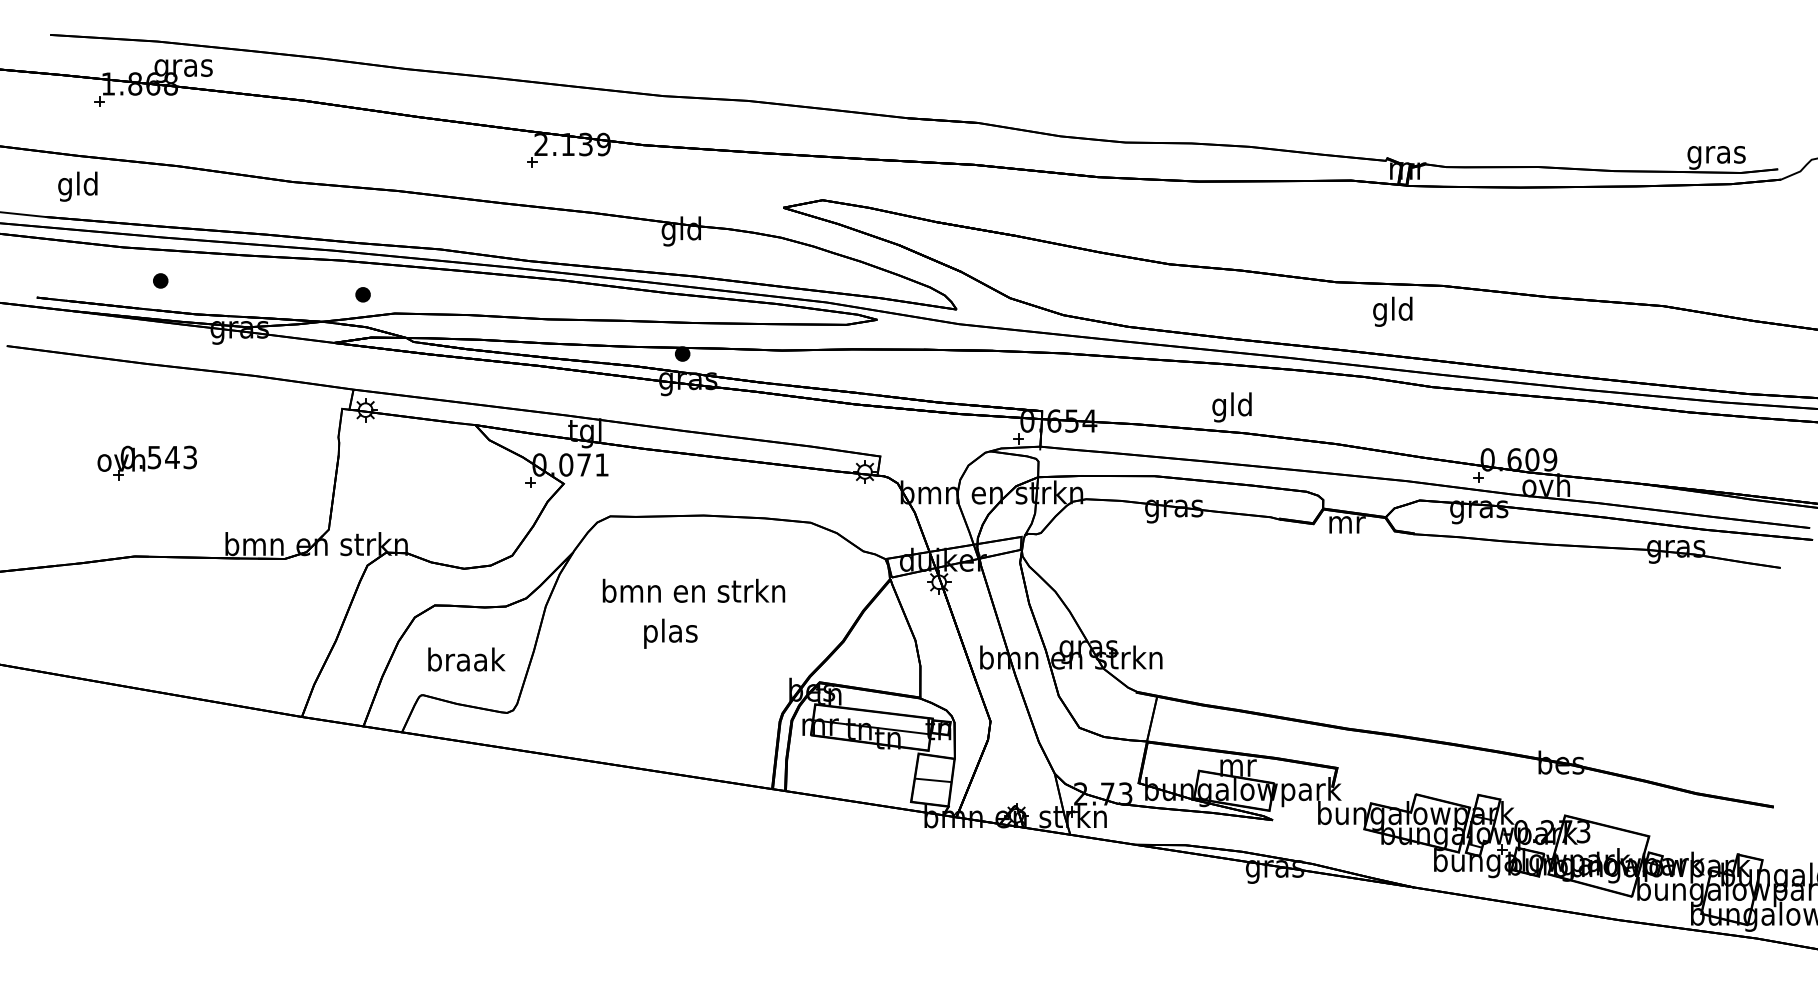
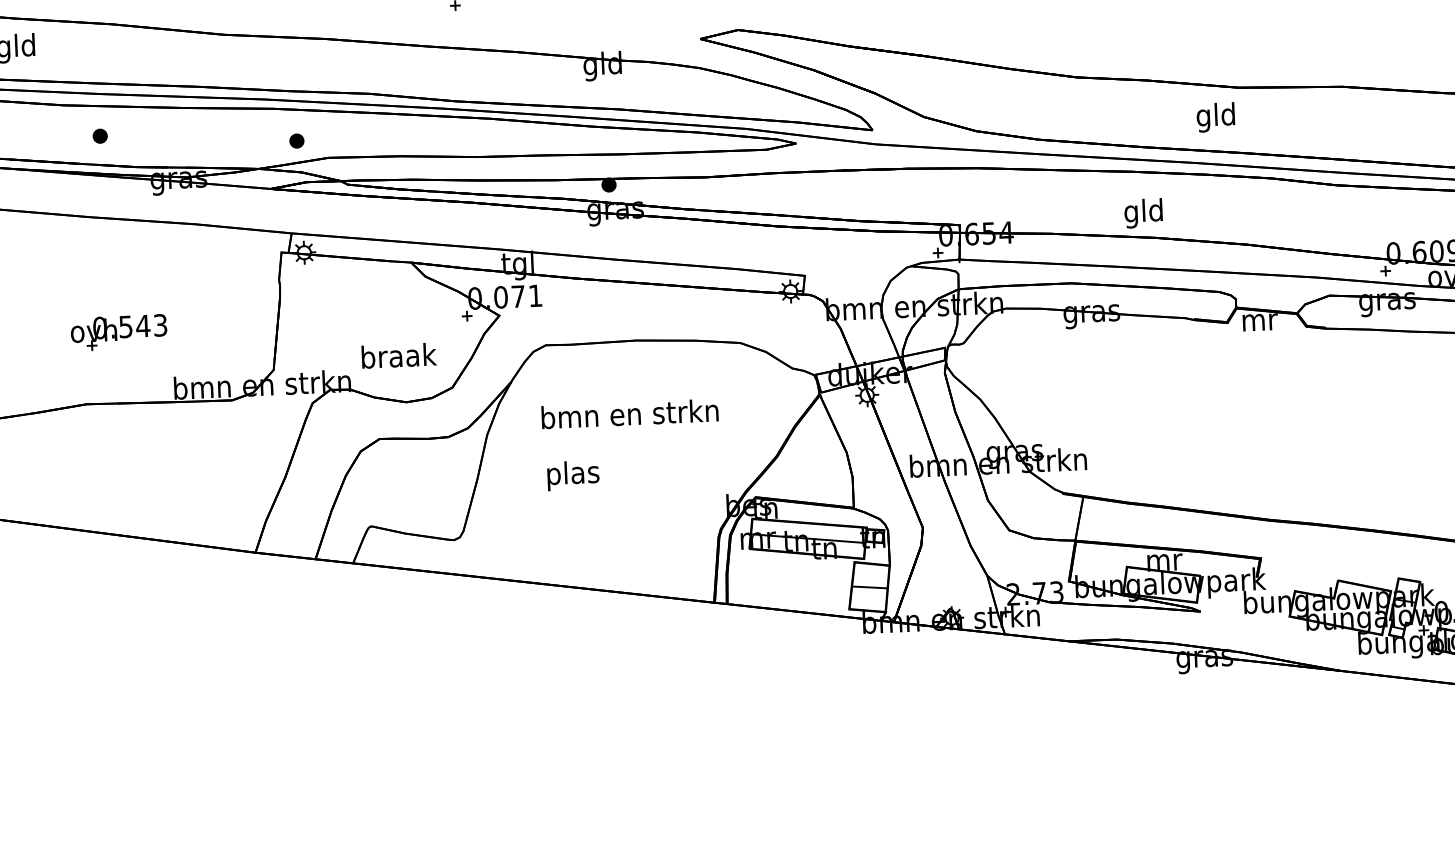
text: (1392, 311) -> (1215, 117), moved
part: (146, 462) -> (118, 332), moved
text: (670, 633) -> (573, 475), moved
text: (466, 659) -> (398, 355), moved

